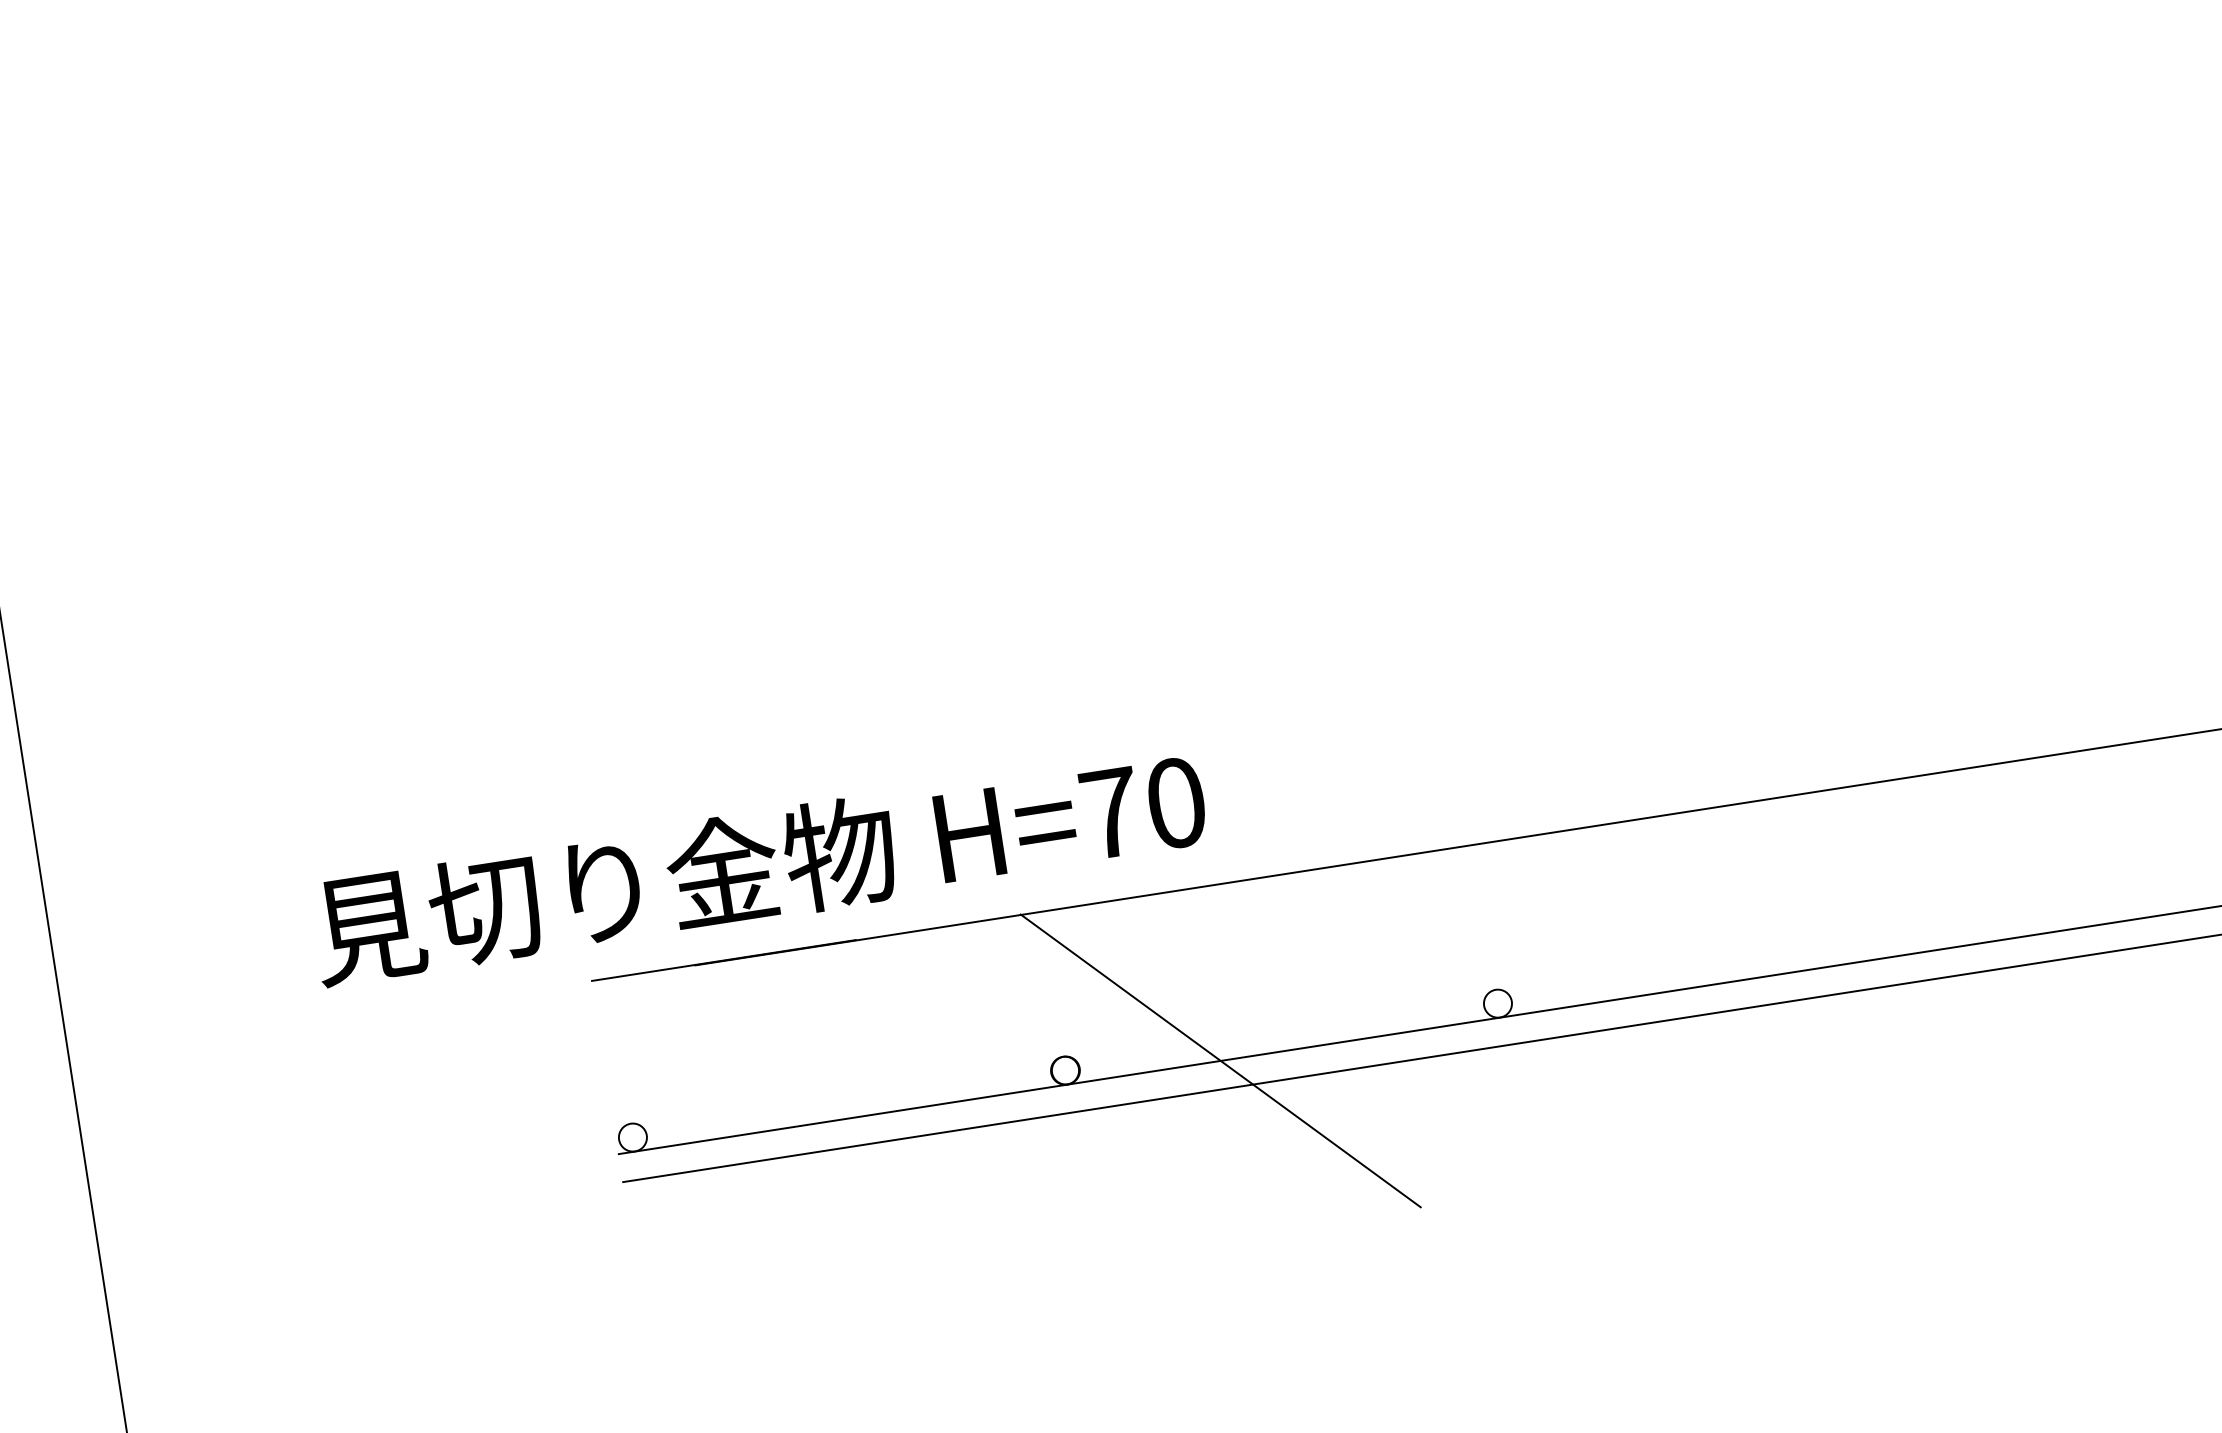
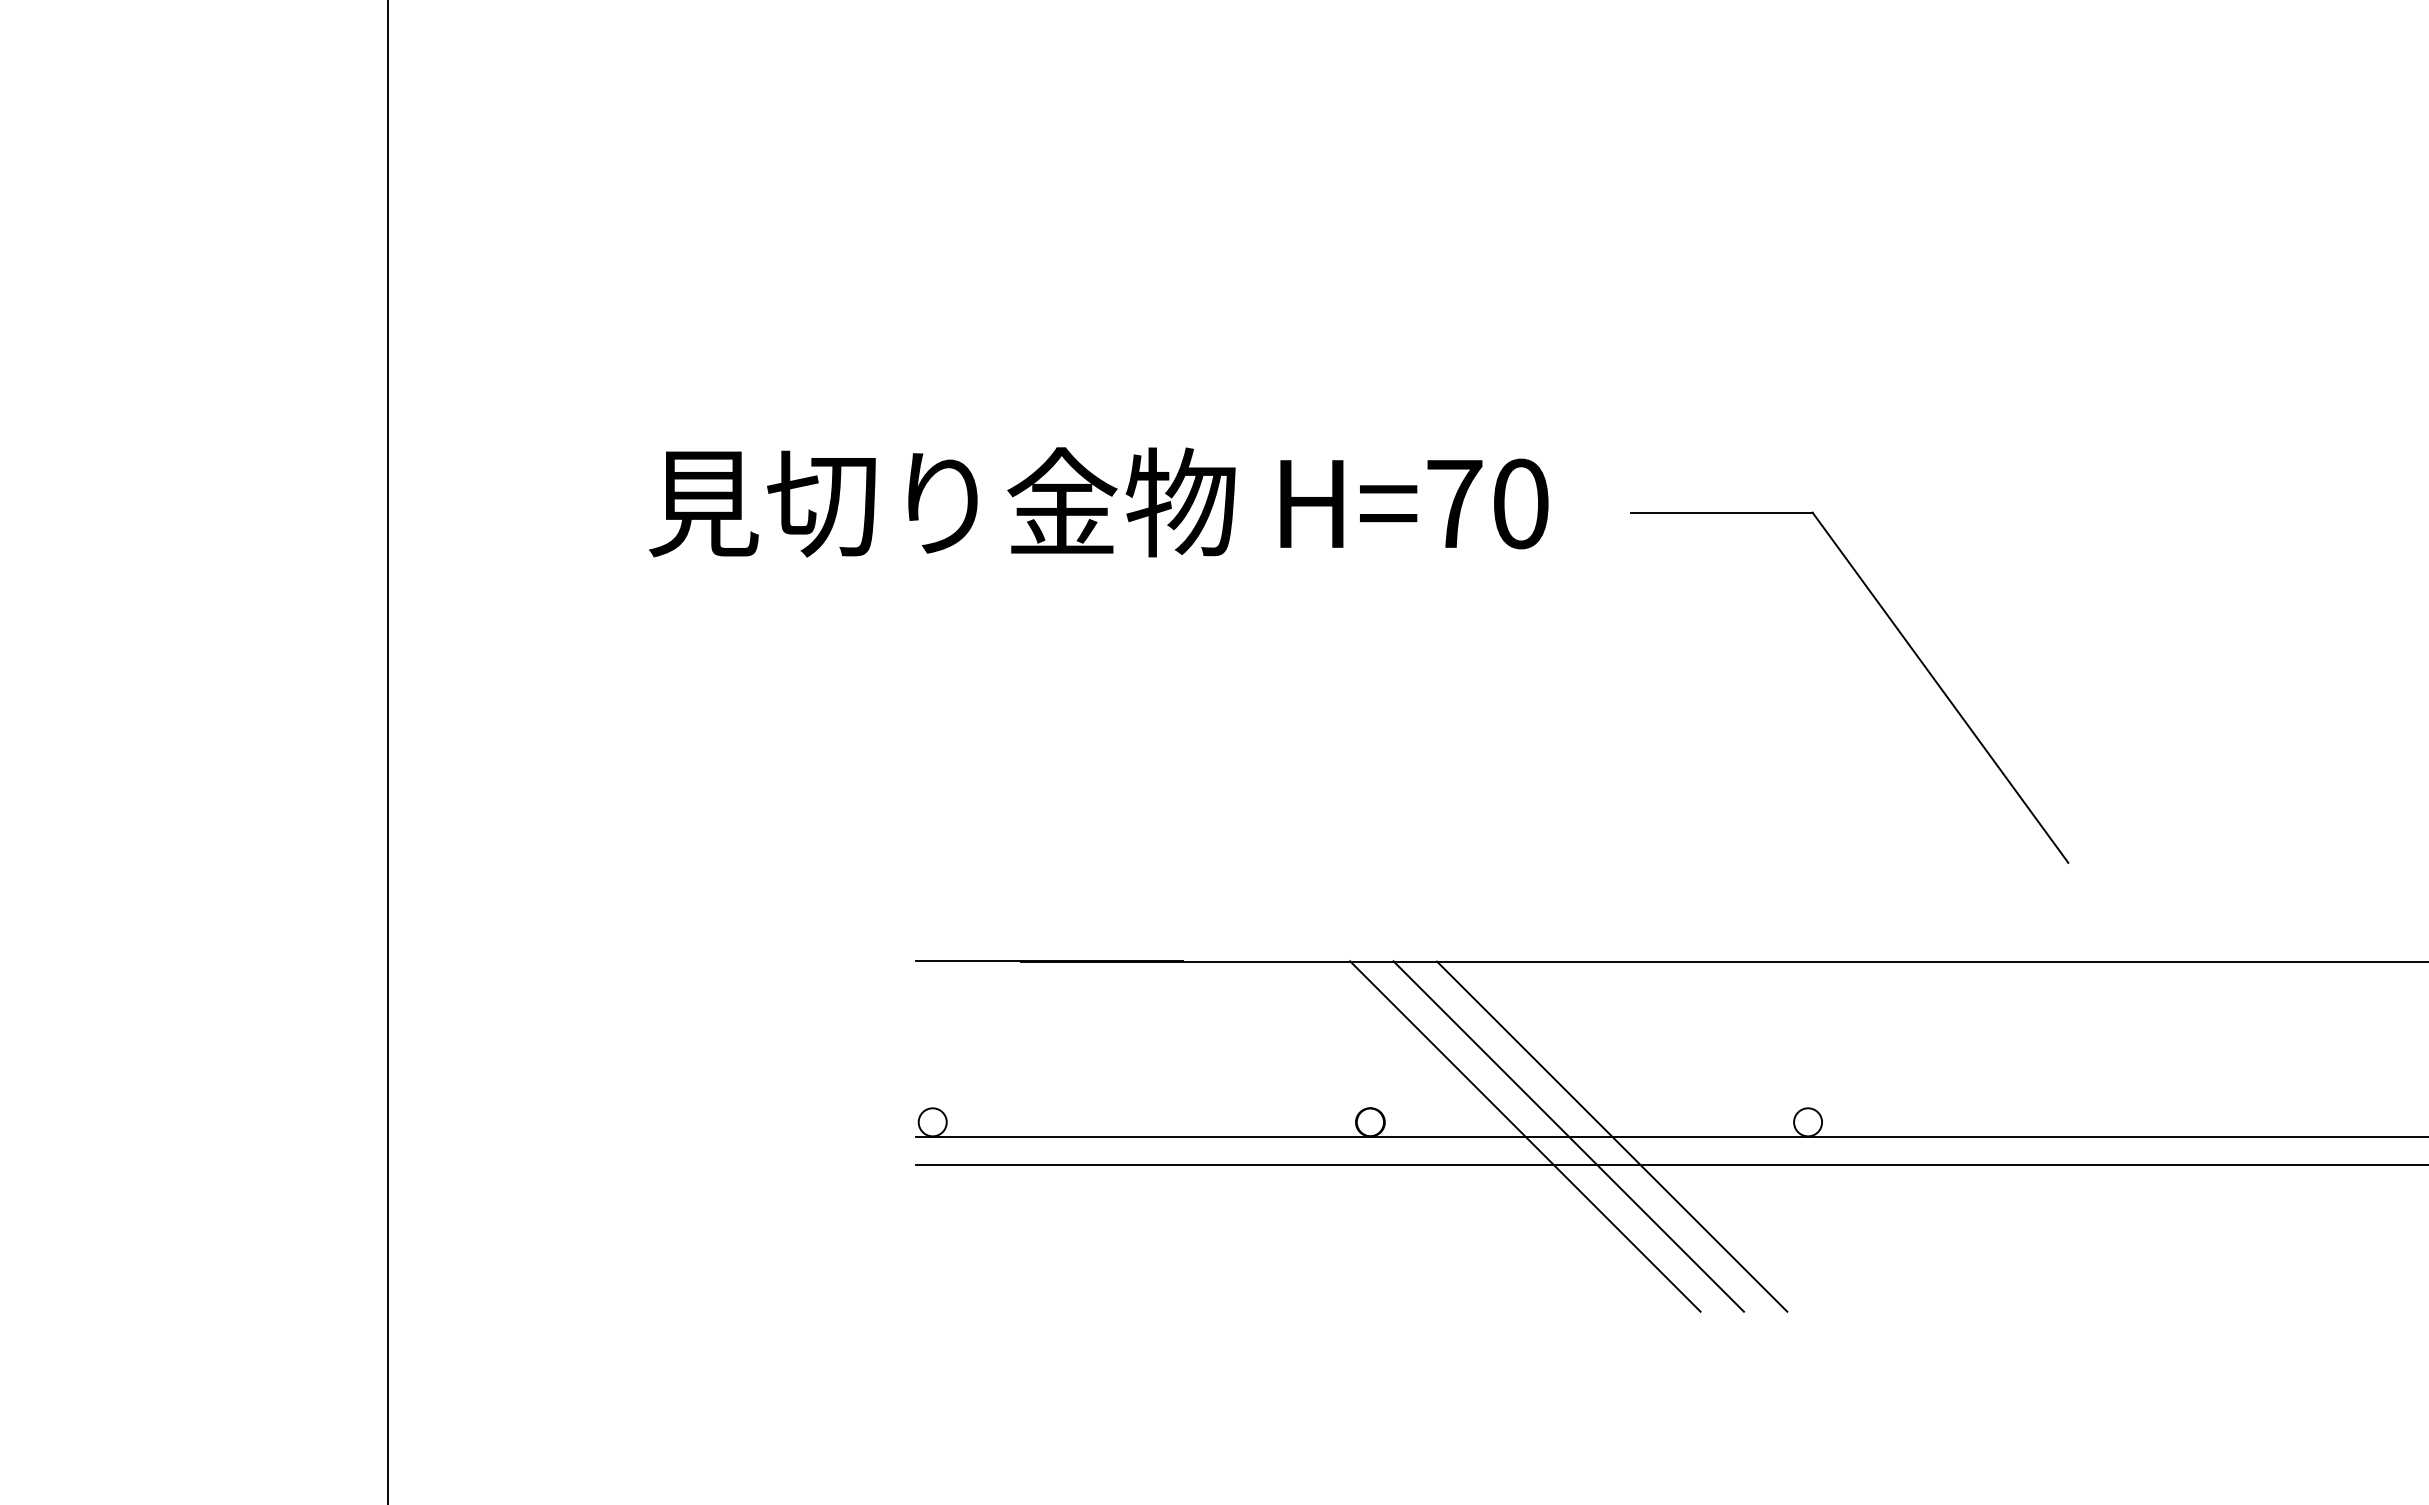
part: (1525, 518) -> (1909, 647), added
text: (758, 866) -> (1098, 502), moved
line: (1306, 1047) -> (1612, 1136), added
line: (1263, 1054) -> (1568, 1136), added

